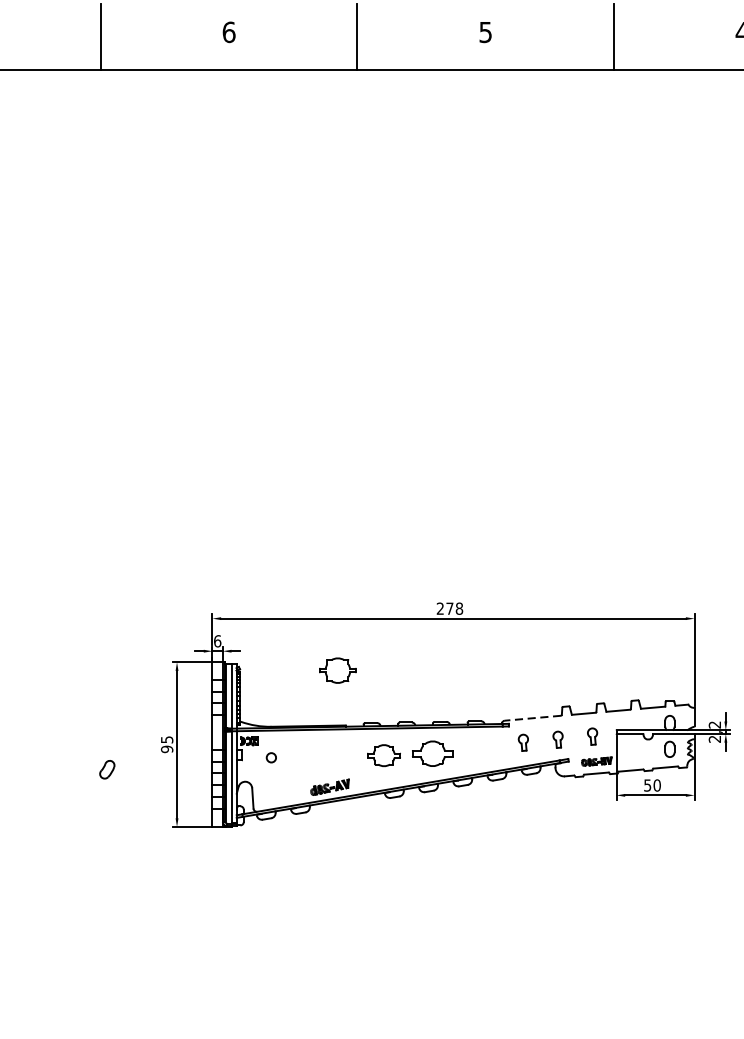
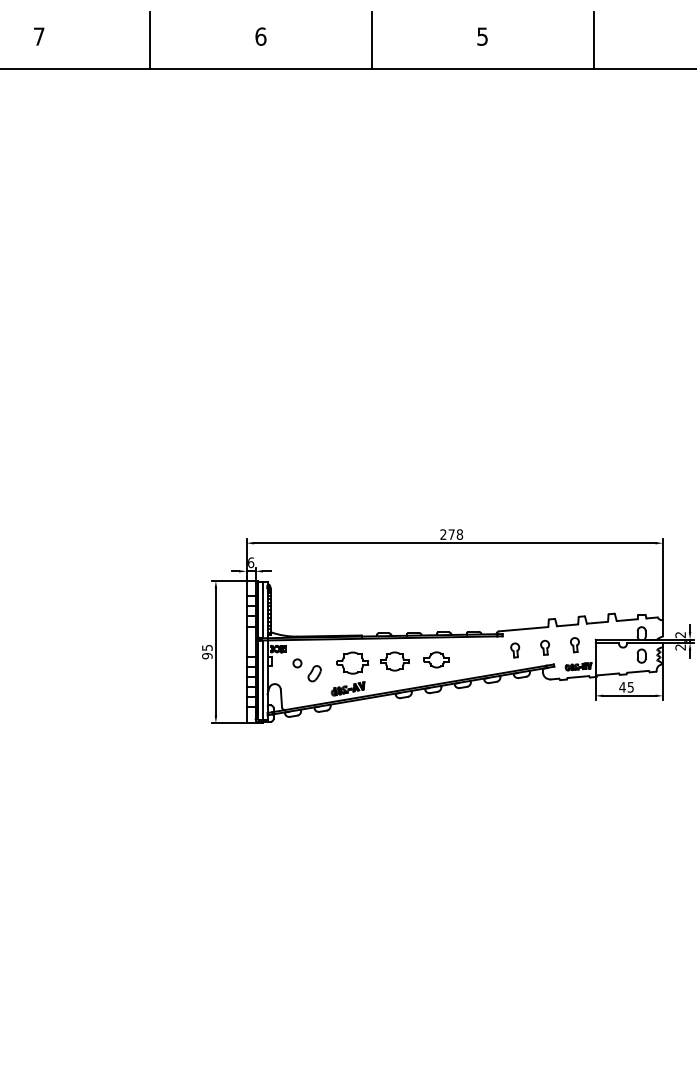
part: (337, 669) -> (352, 662), moved
line: (531, 718) -> (522, 629), dashed -> solid
part: (432, 753) -> (436, 659), size x0.71
part: (107, 769) -> (314, 673), moved
text: (652, 785) -> (626, 687), 50 -> 45

